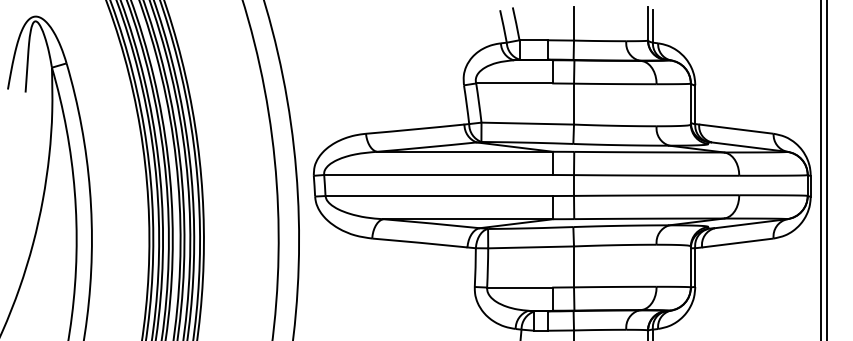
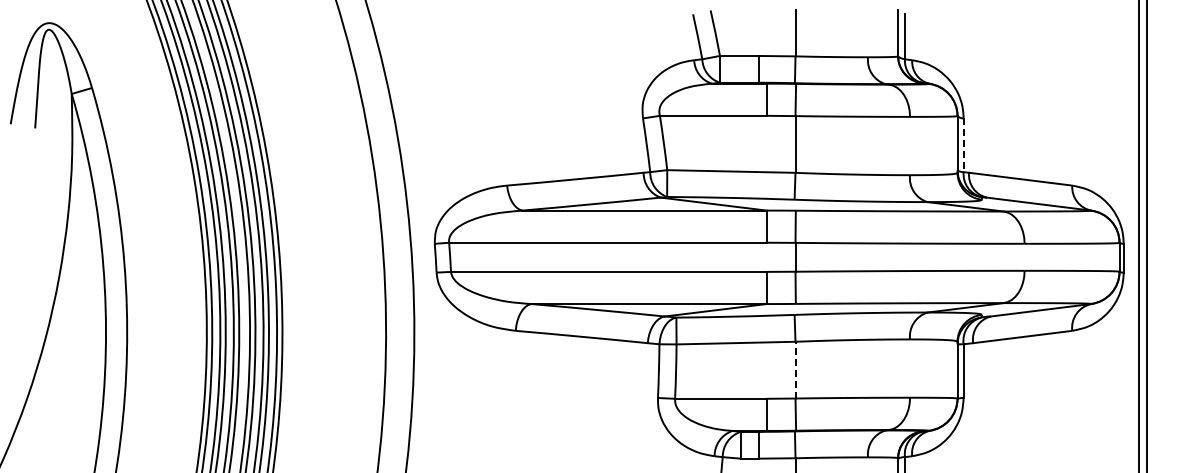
line: (695, 104) -> (963, 145), solid -> dashed
line: (574, 266) -> (795, 369), solid -> dashed

